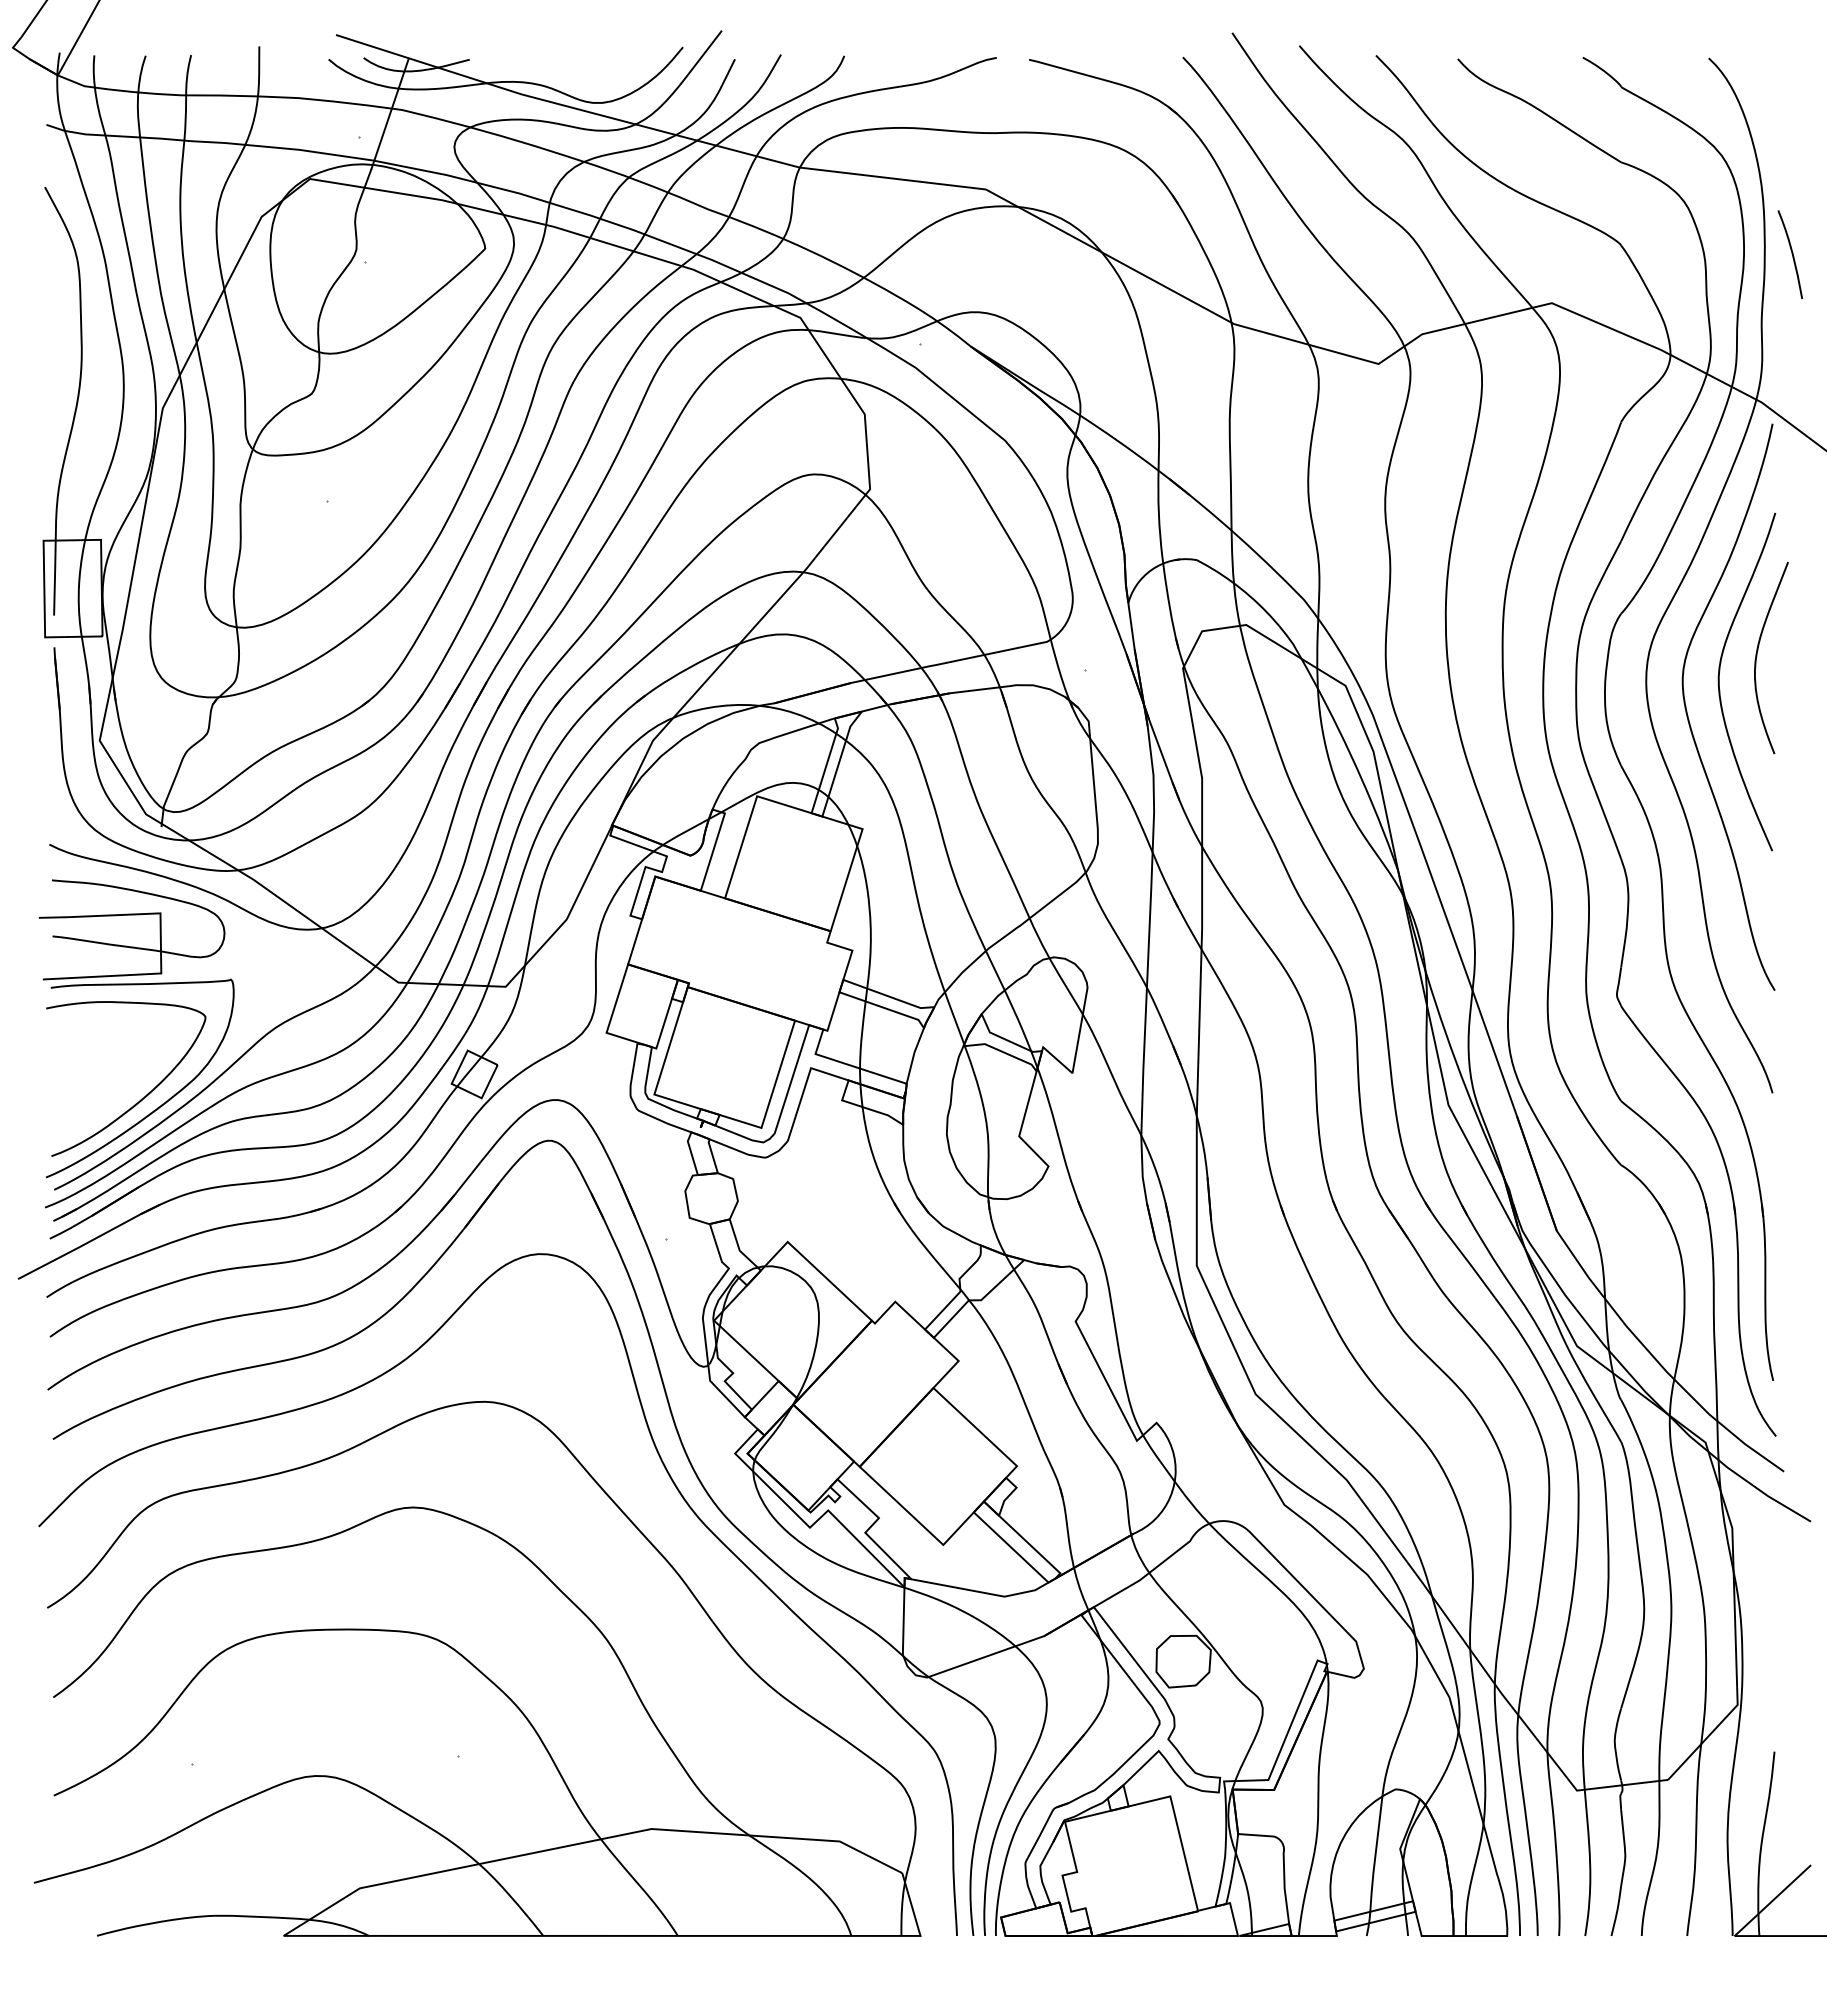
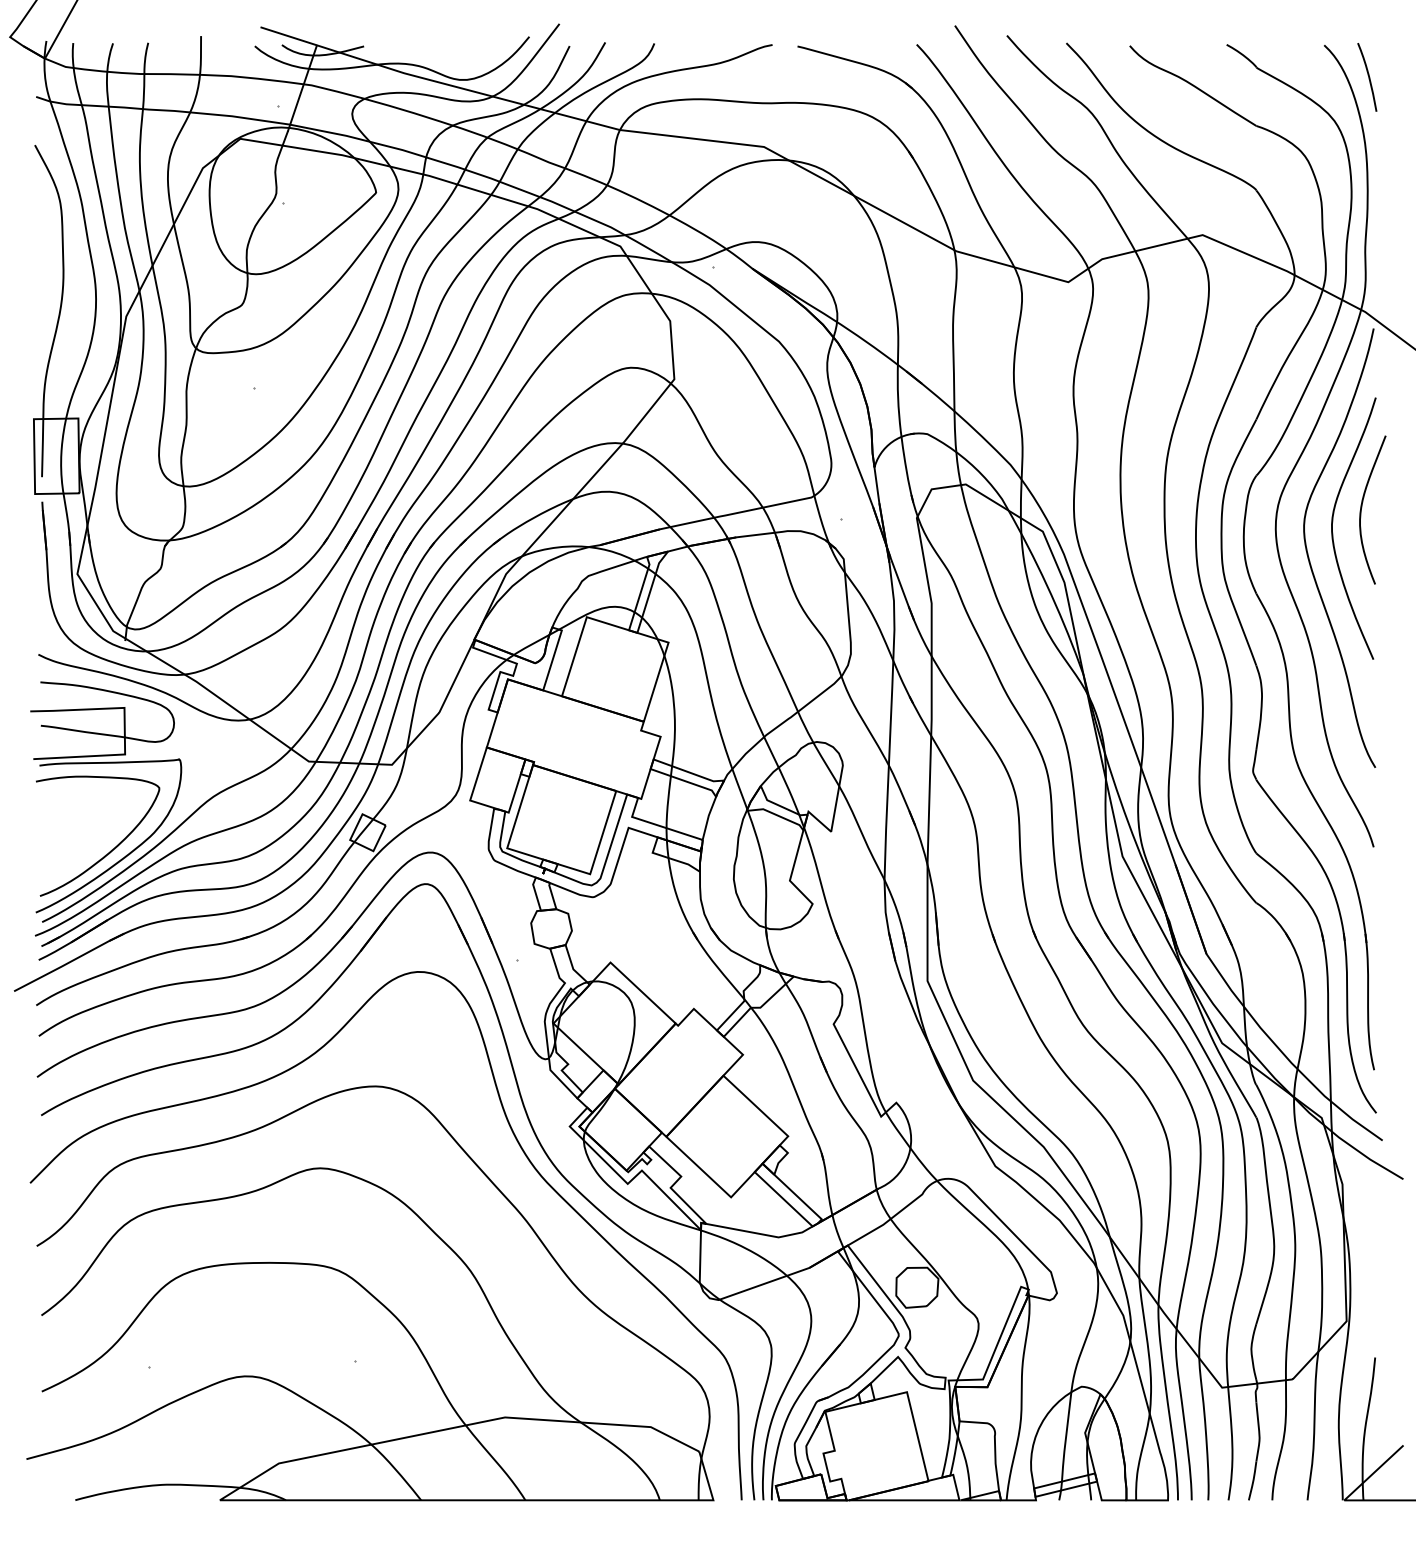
curve: (1791, 254) -> (1368, 77), moved

